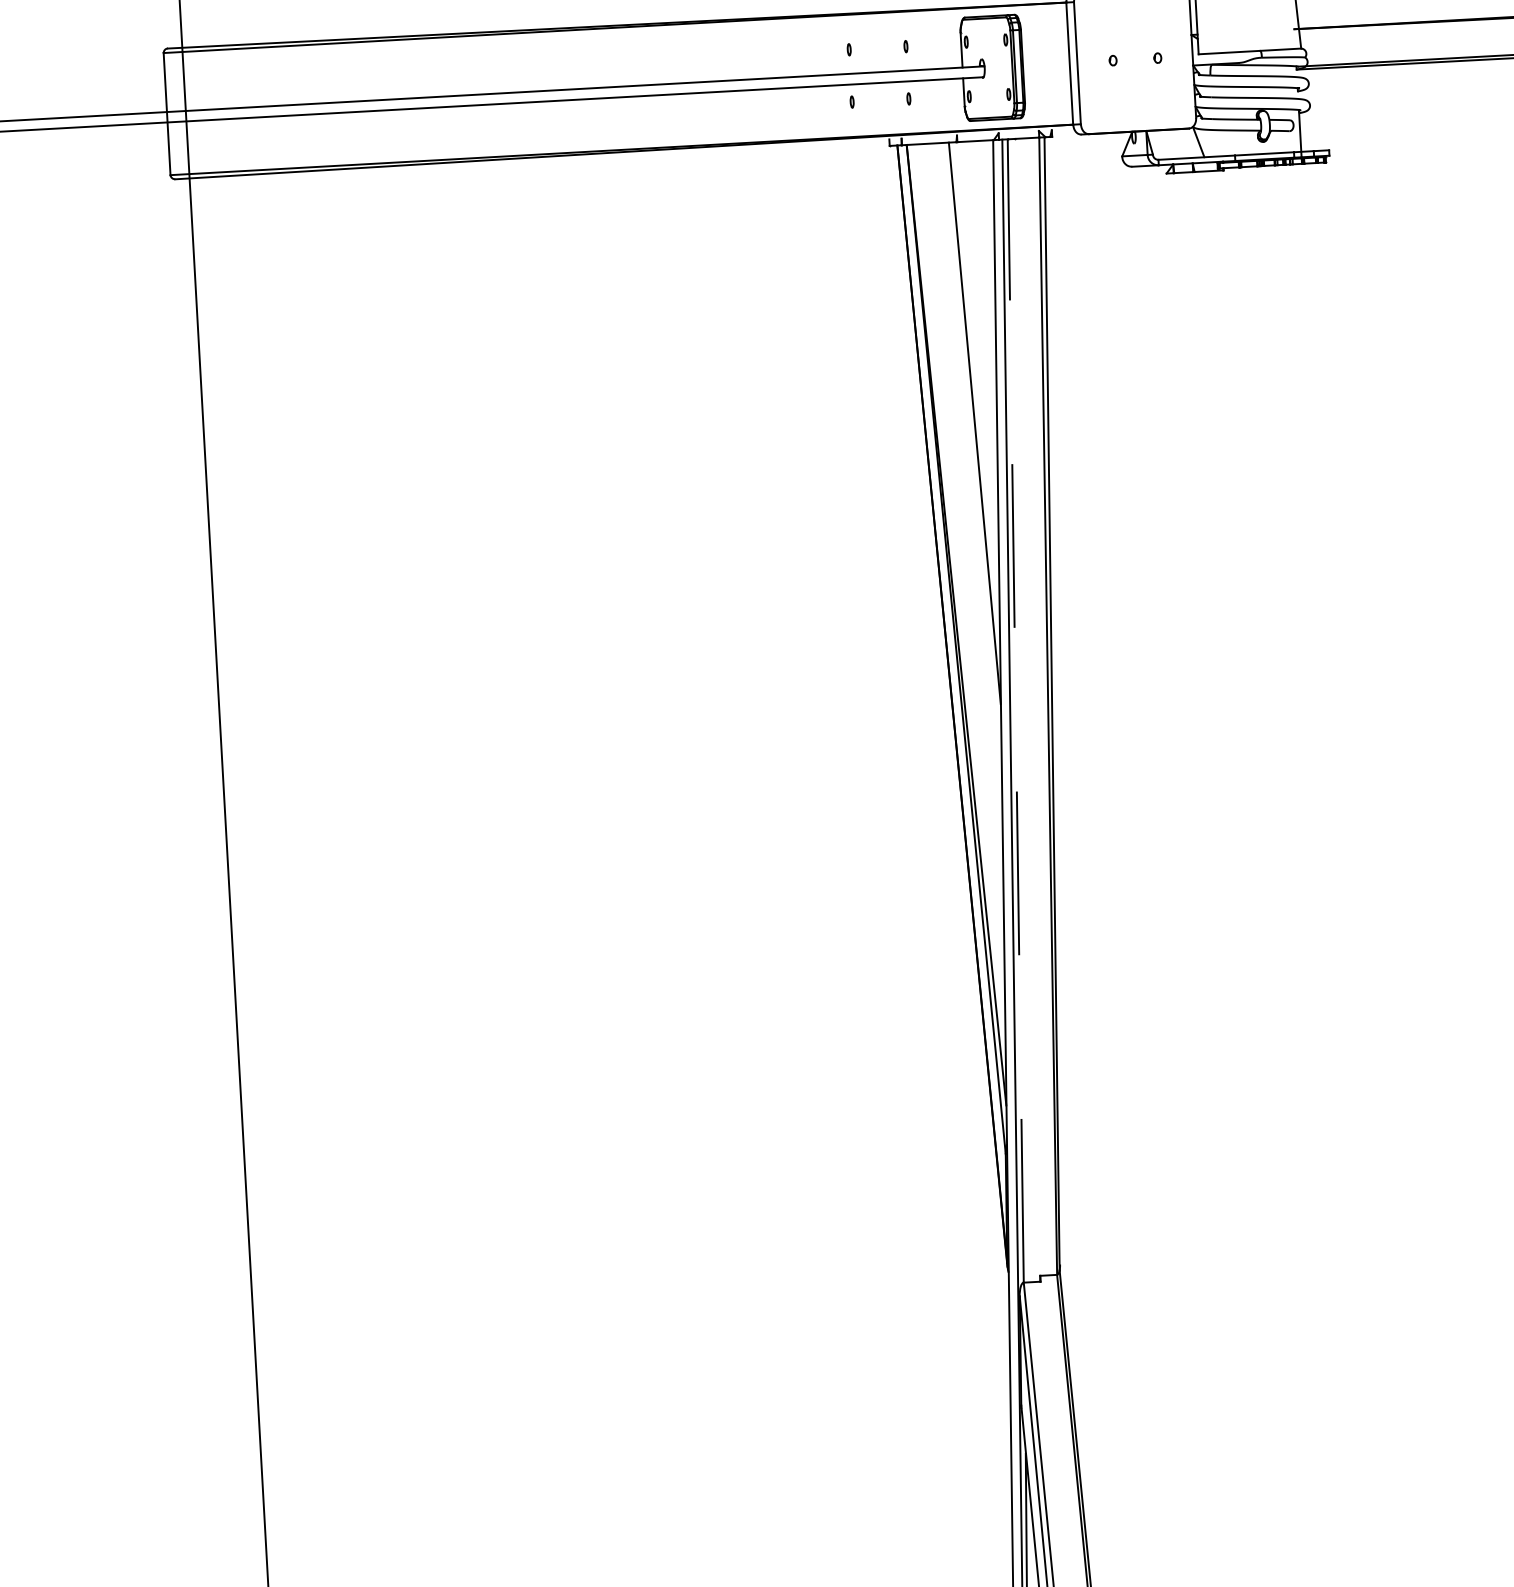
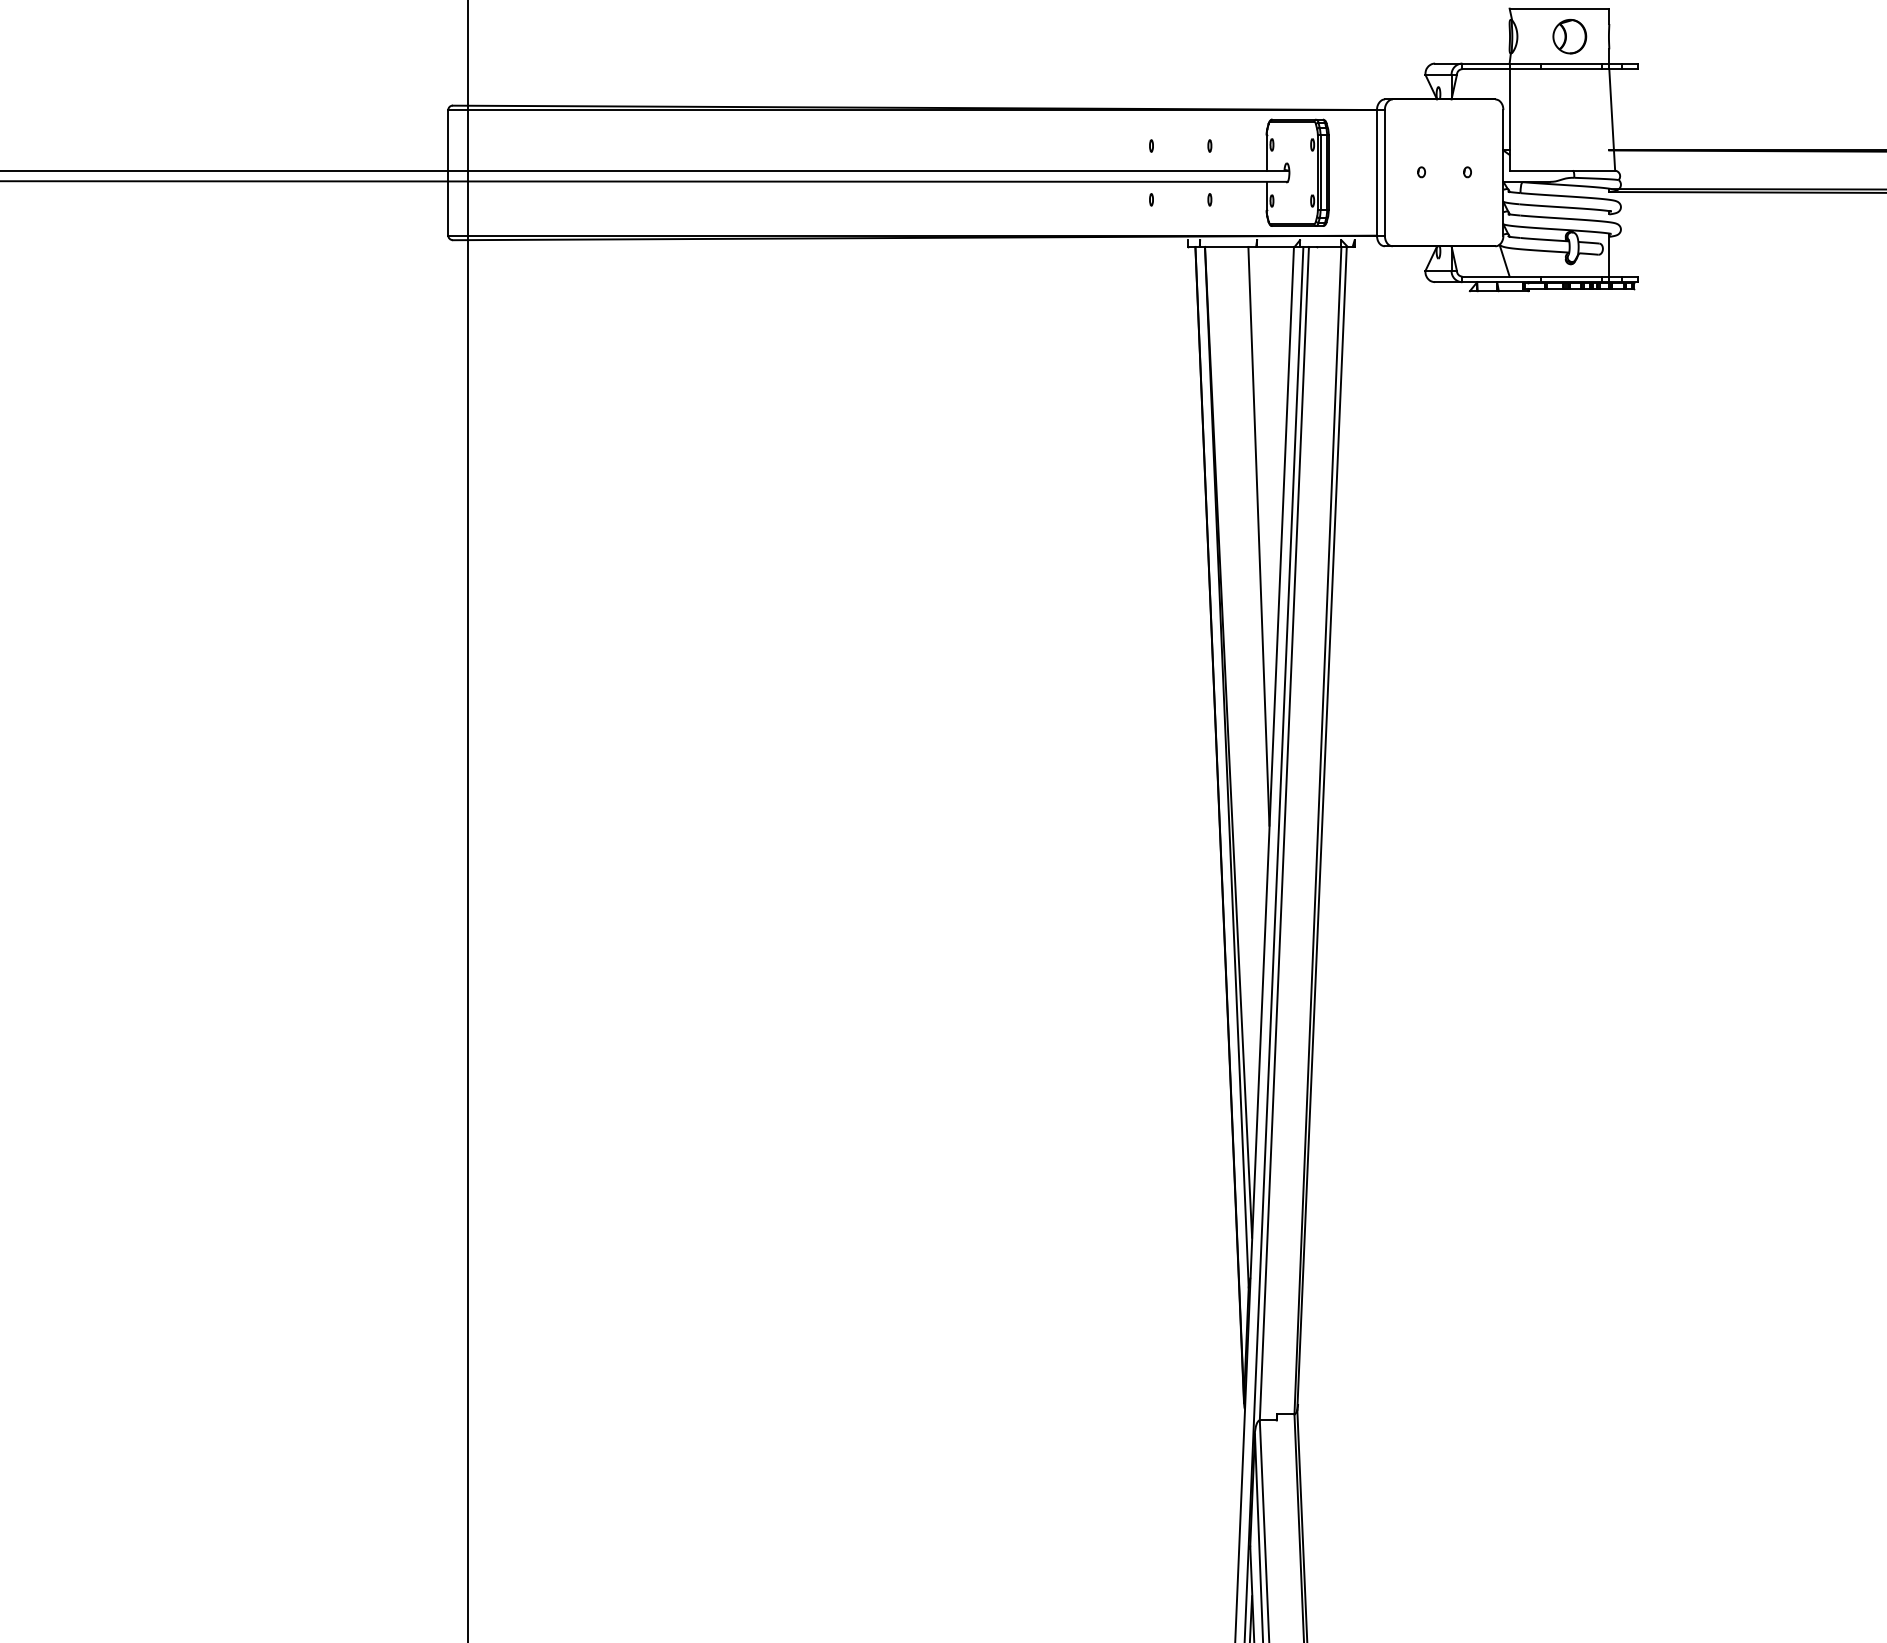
line: (1015, 710) -> (1284, 833), dashed -> solid

